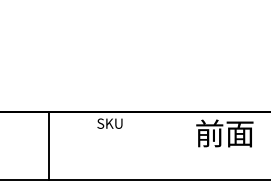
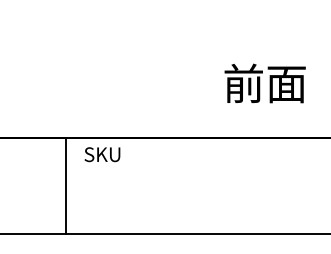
text: (224, 133) -> (264, 83), moved
line: (48, 145) -> (66, 185), moved

